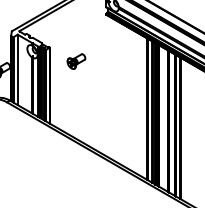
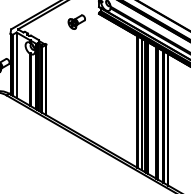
part: (76, 61) -> (76, 22), moved

